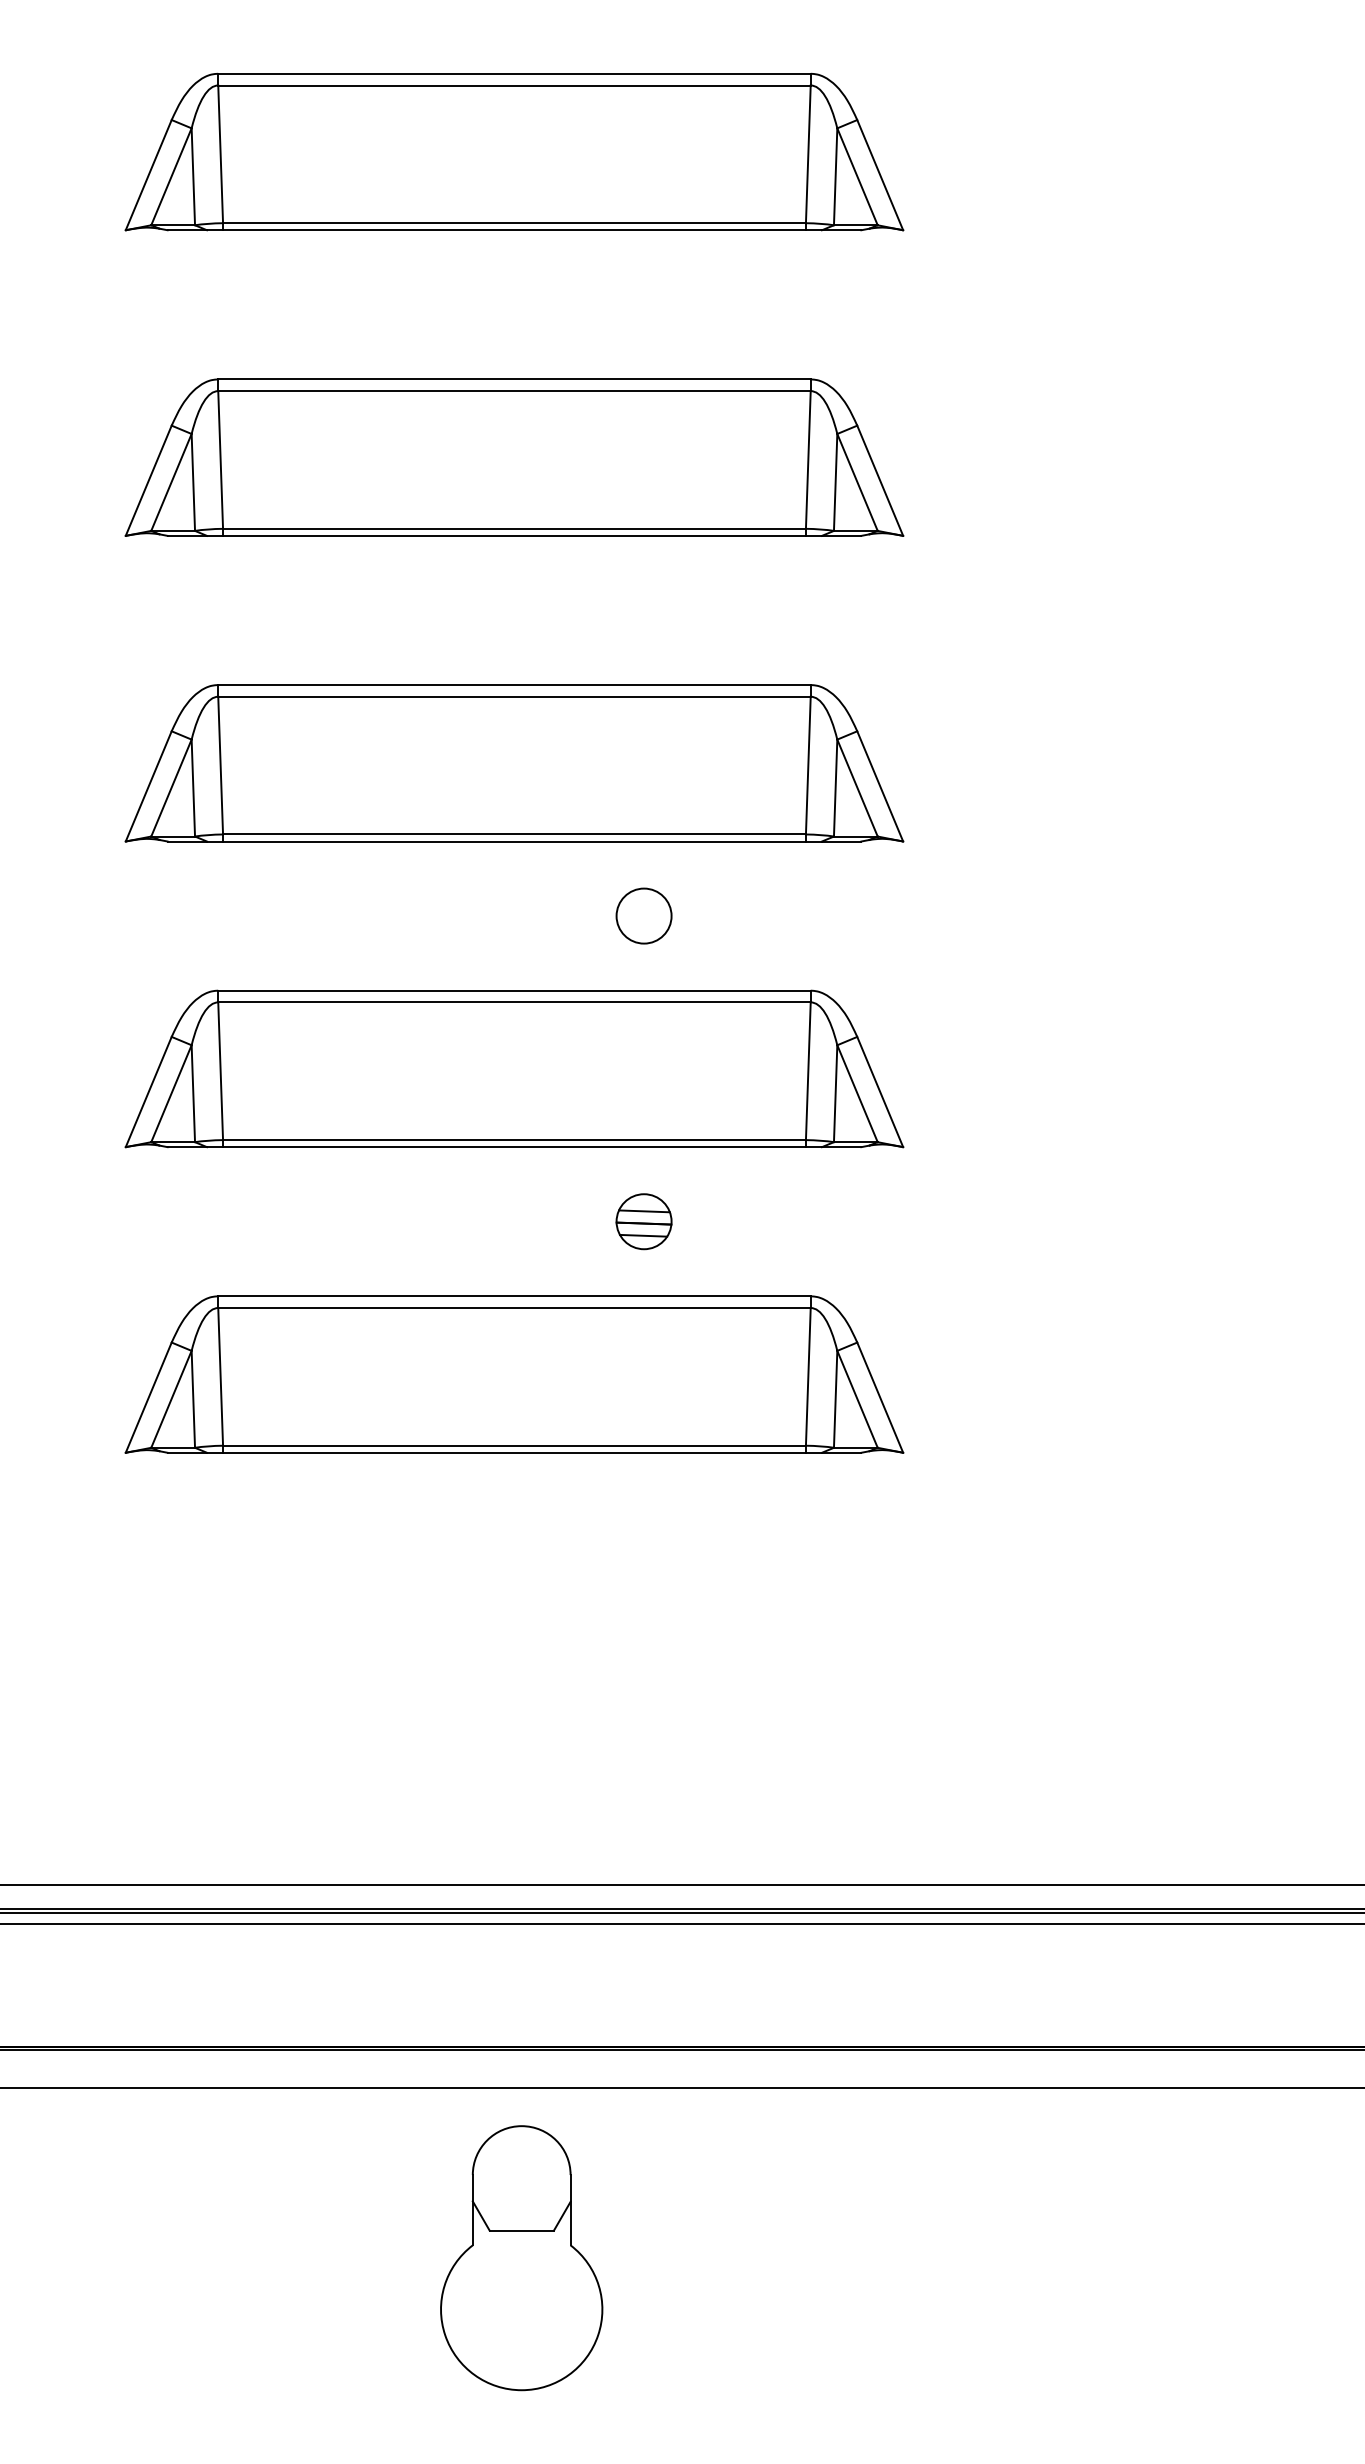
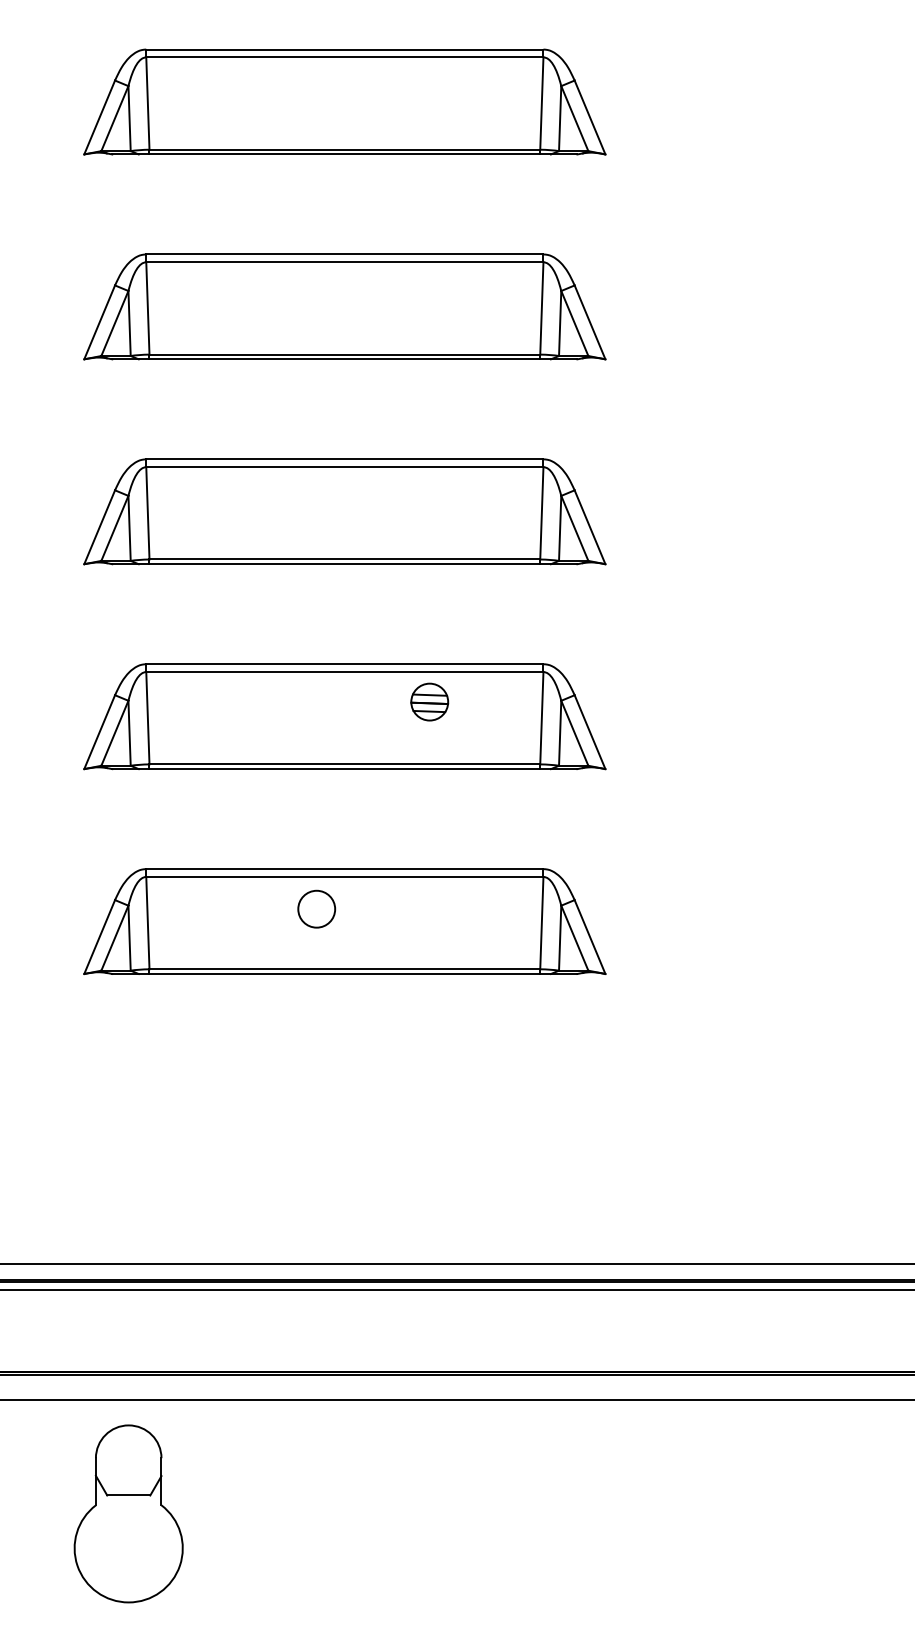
circle: (643, 915) -> (316, 908), moved
part: (643, 1220) -> (429, 701), moved
part: (521, 2257) -> (128, 1513), moved

